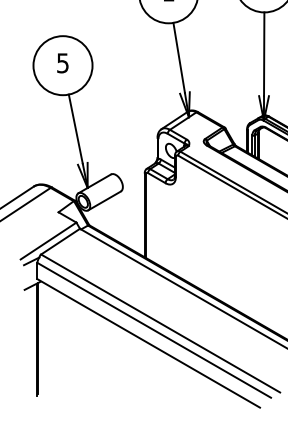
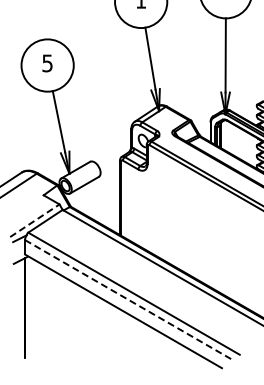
line: (48, 240) -> (34, 220), solid -> dashed
line: (154, 331) -> (128, 300), solid -> dashed

